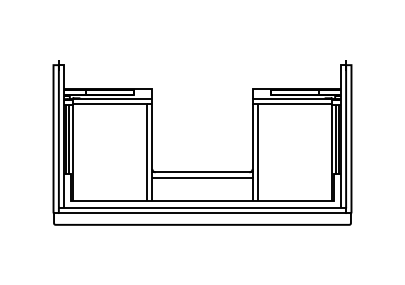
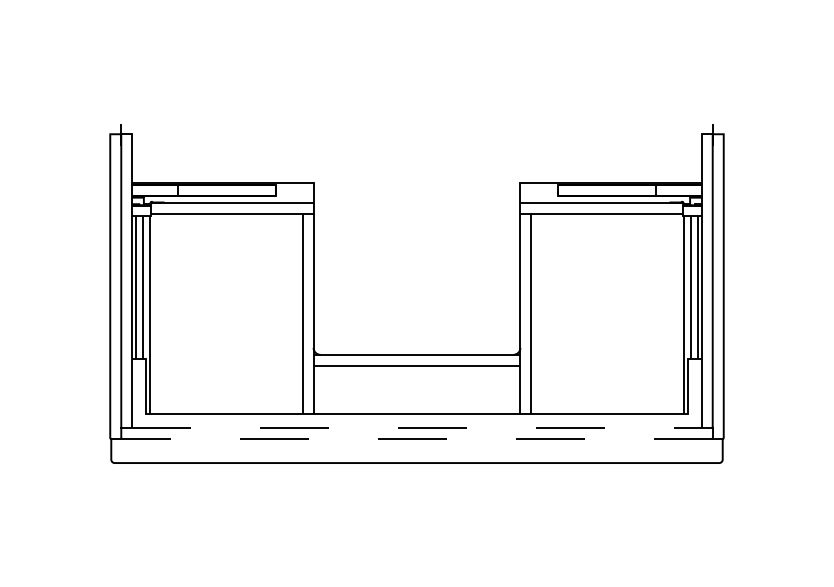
line: (202, 207) -> (417, 427), solid -> dashed
line: (202, 213) -> (417, 439), solid -> dashed

